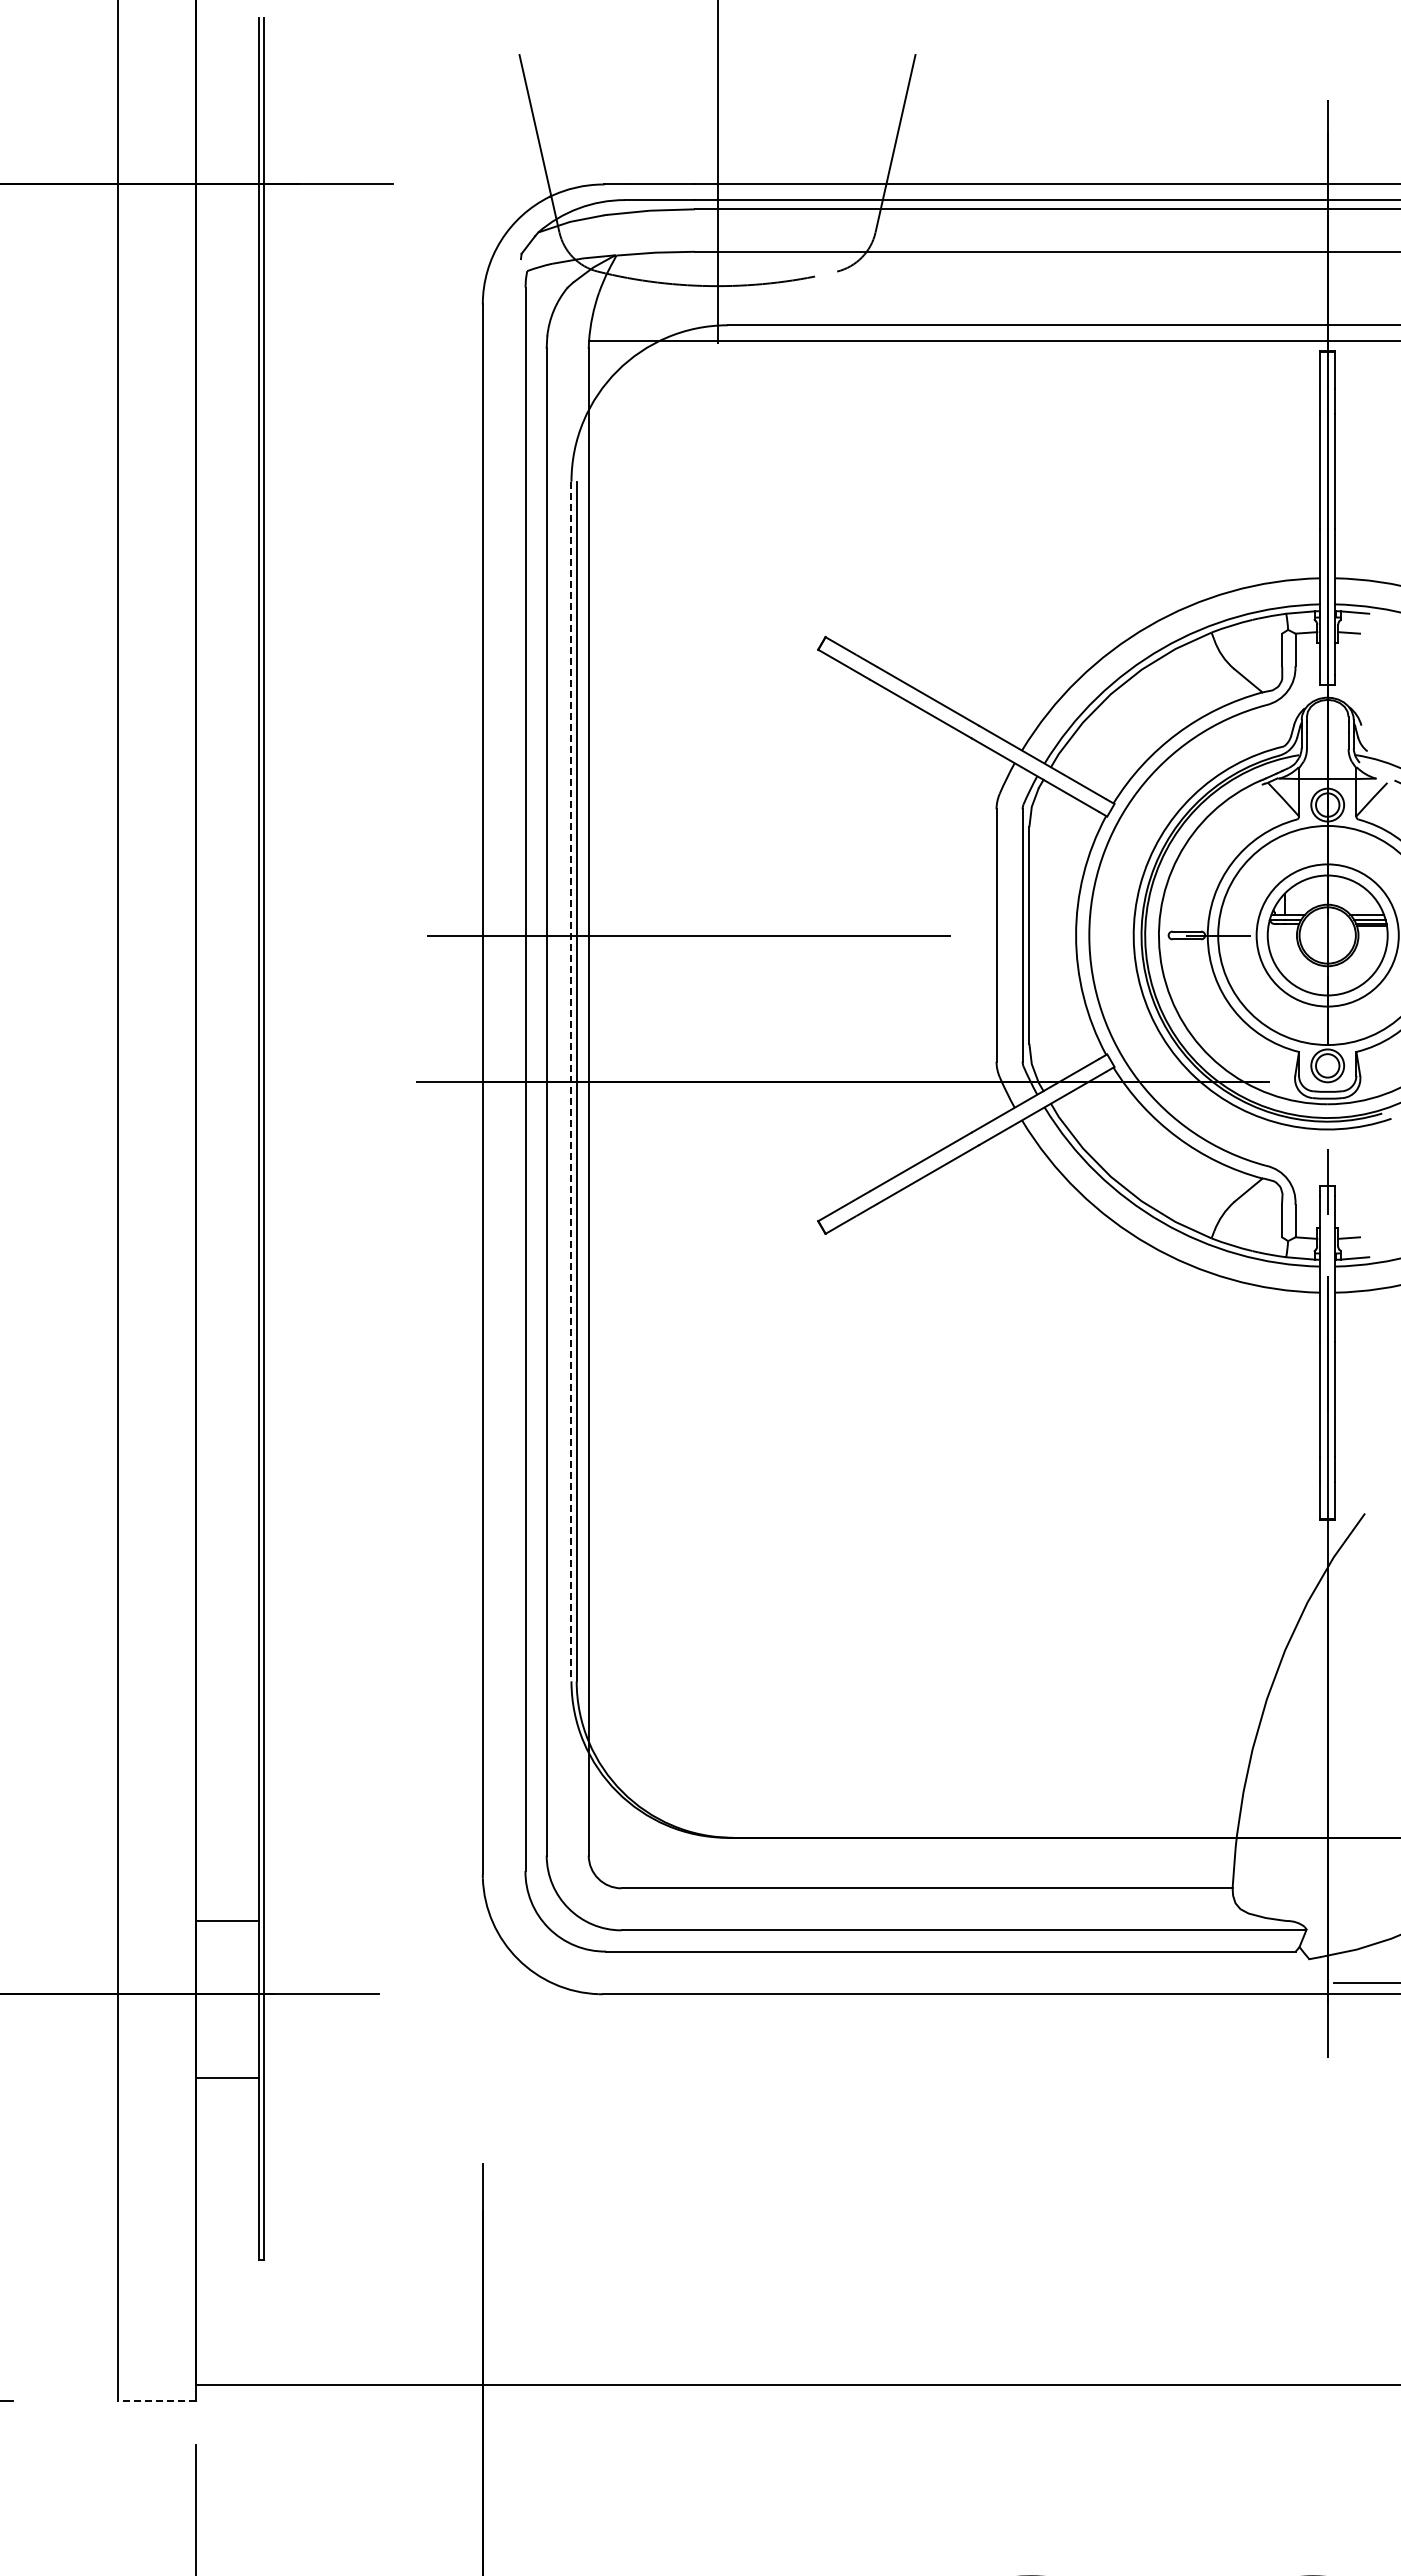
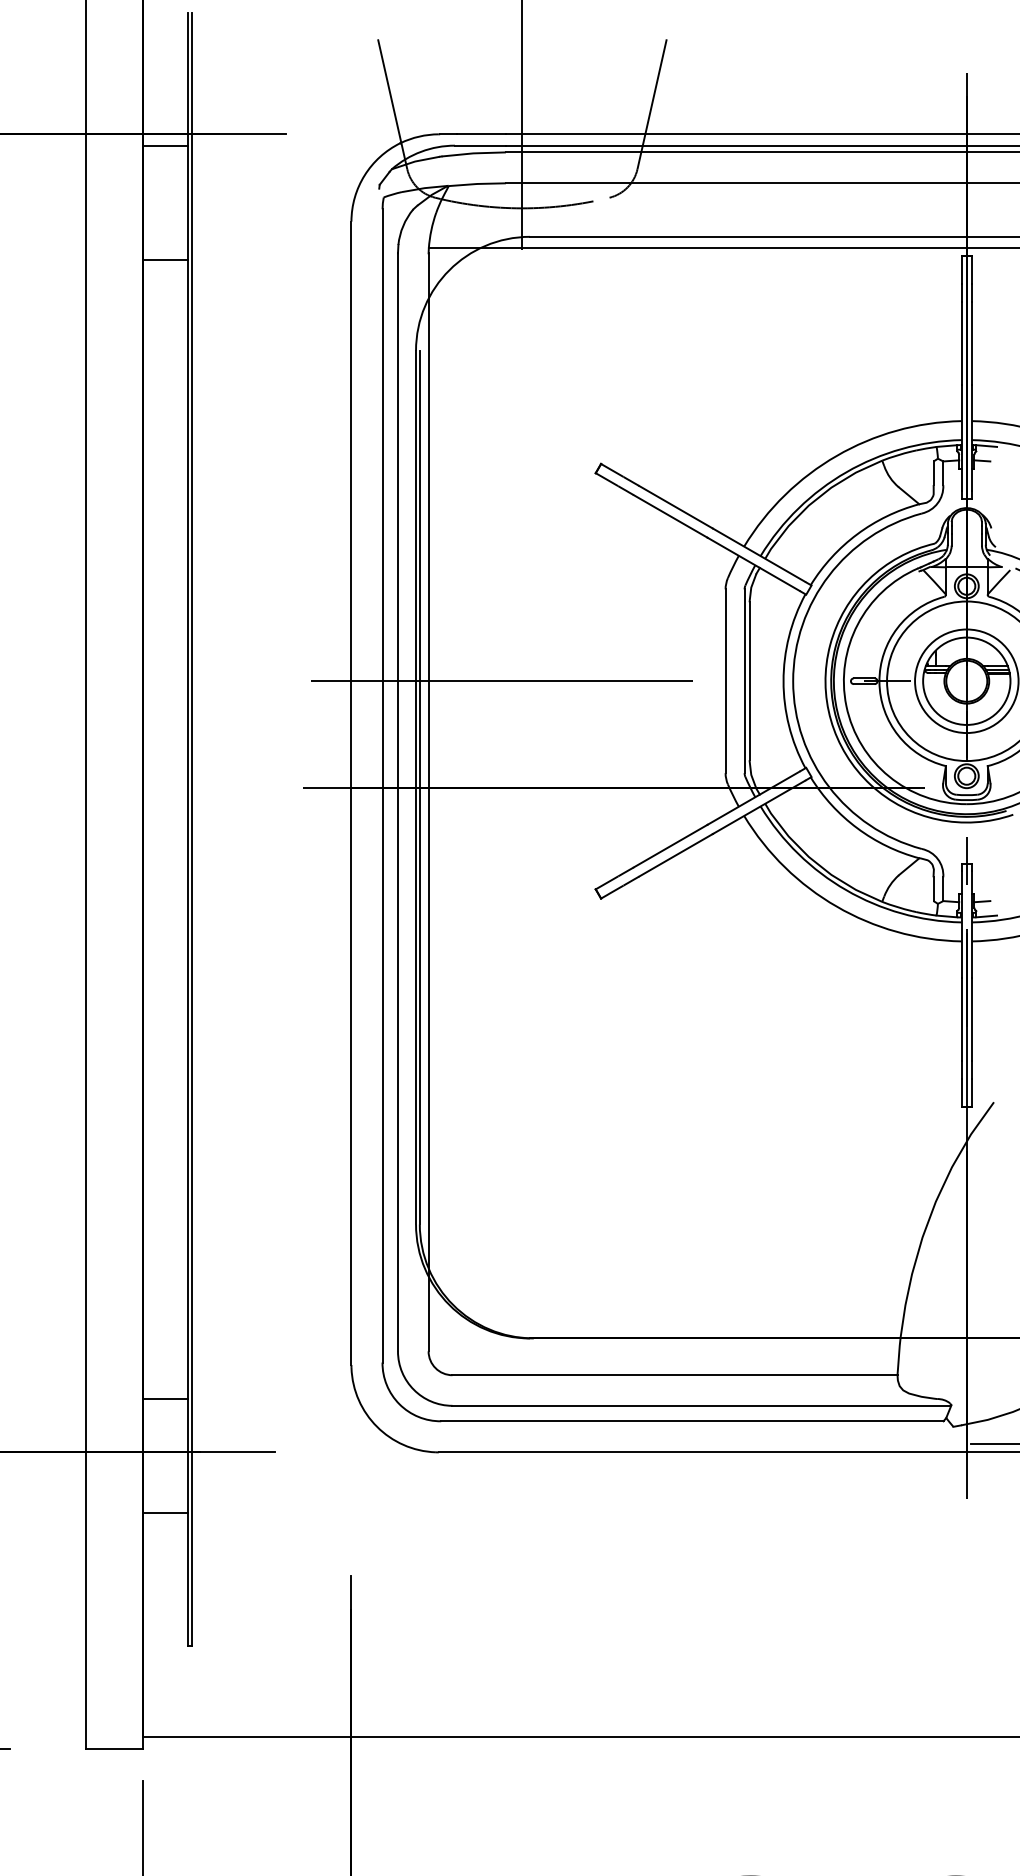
line: (226, 200) -> (164, 145), added
line: (226, 356) -> (164, 259), added
line: (571, 1081) -> (416, 787), dashed -> solid
line: (156, 2401) -> (113, 1748), dashed -> solid

